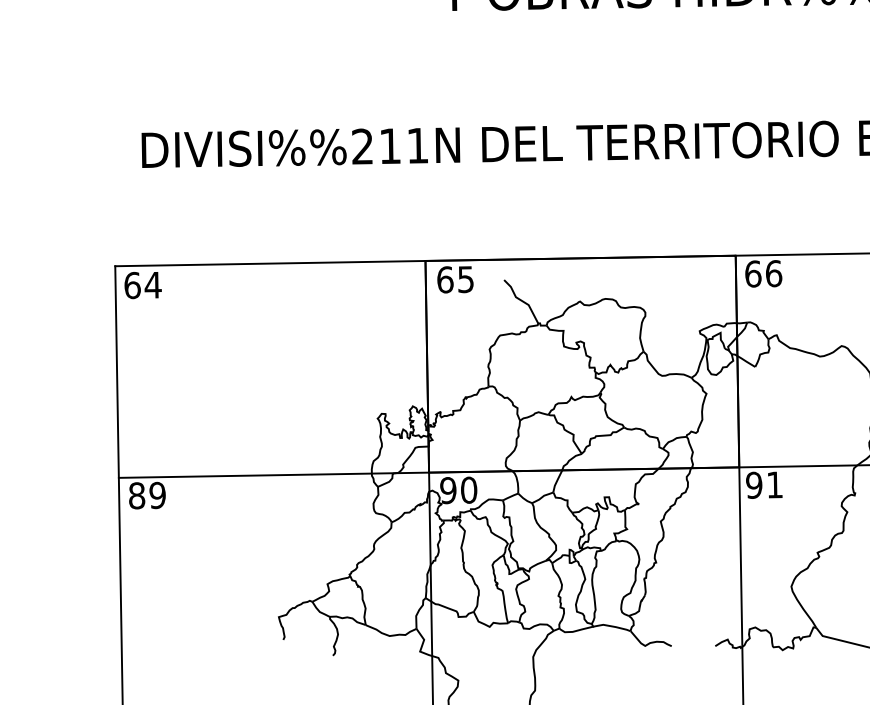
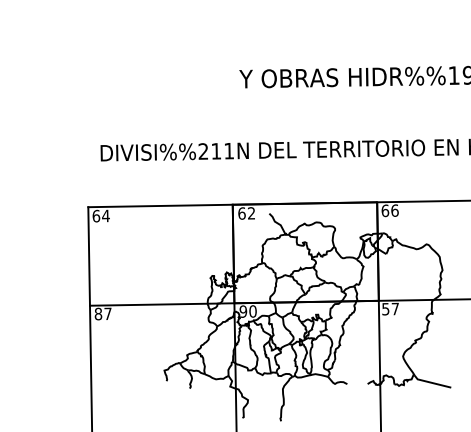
text: (465, 279) -> (251, 213), 65 -> 62
text: (764, 483) -> (390, 308), 91 -> 57
text: (156, 494) -> (107, 313), 89 -> 87

